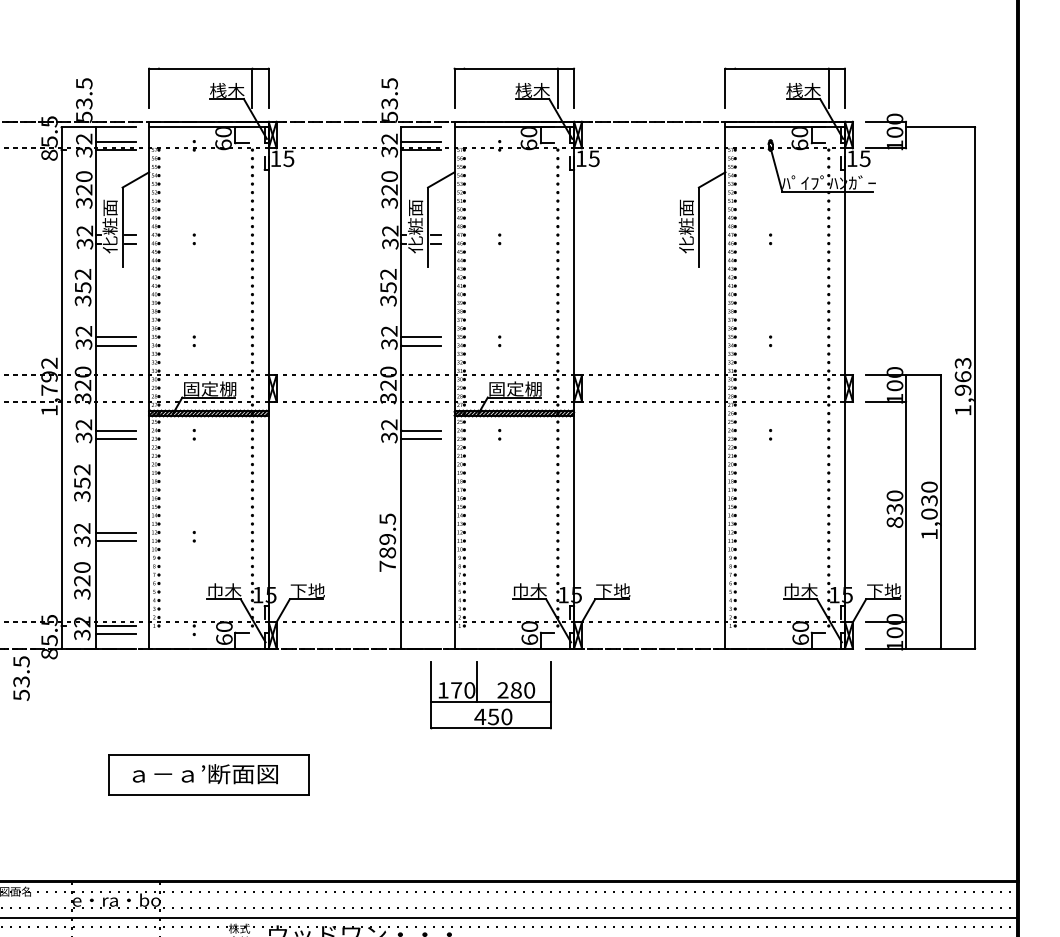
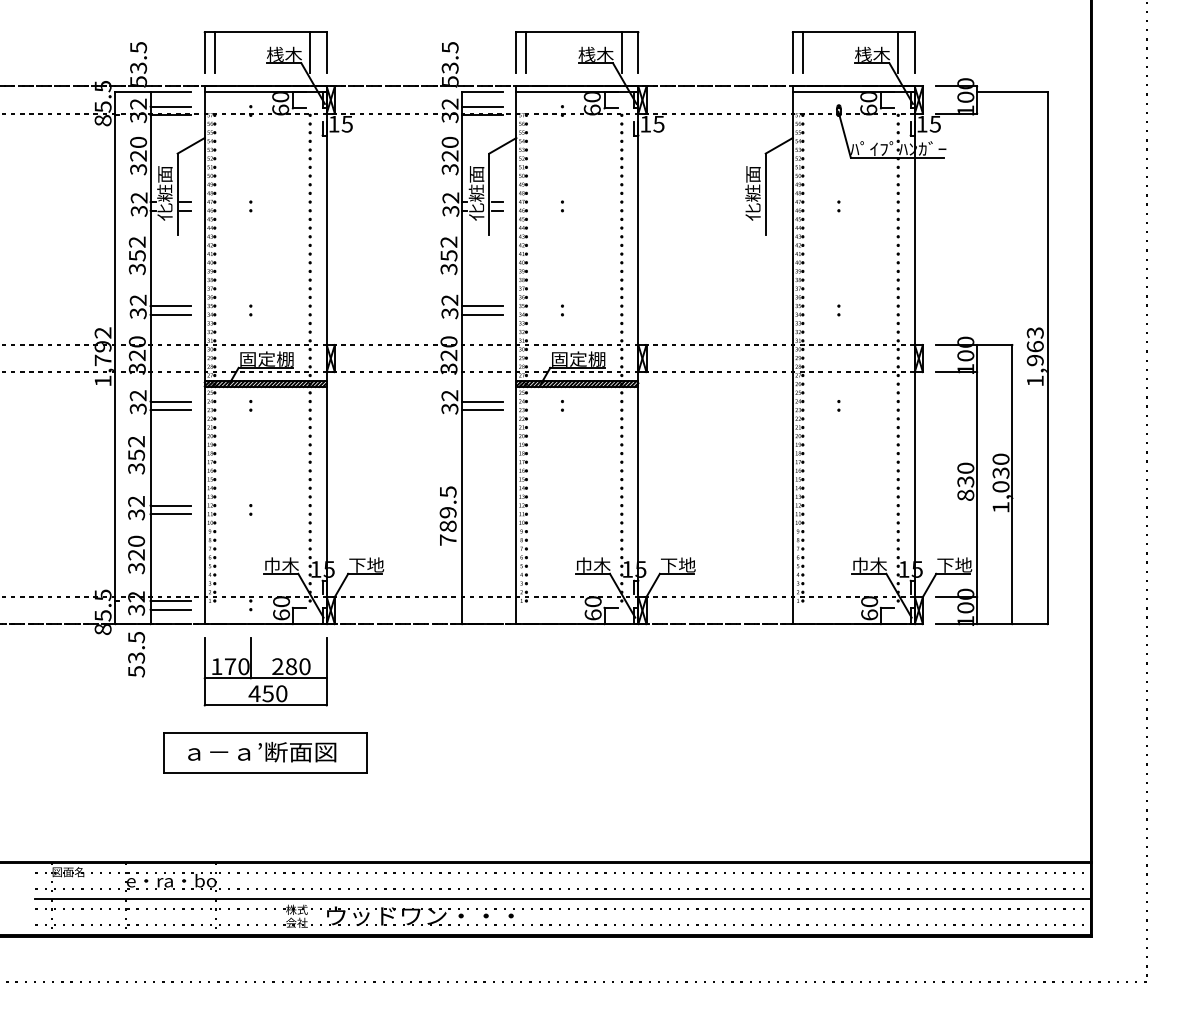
line: (158, 88) -> (214, 52), added
line: (464, 88) -> (526, 52), added
line: (734, 88) -> (802, 52), added
text: (21, 678) -> (136, 654), moved
part: (490, 695) -> (265, 671), moved

